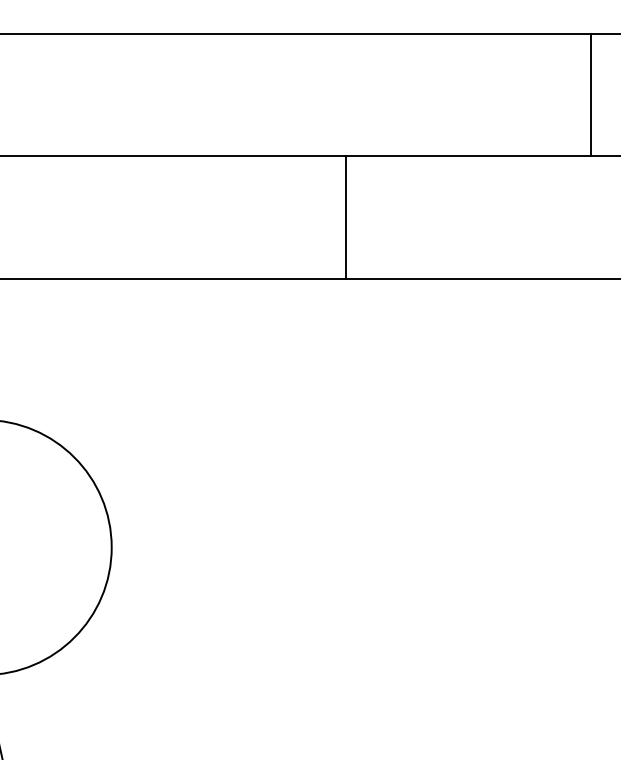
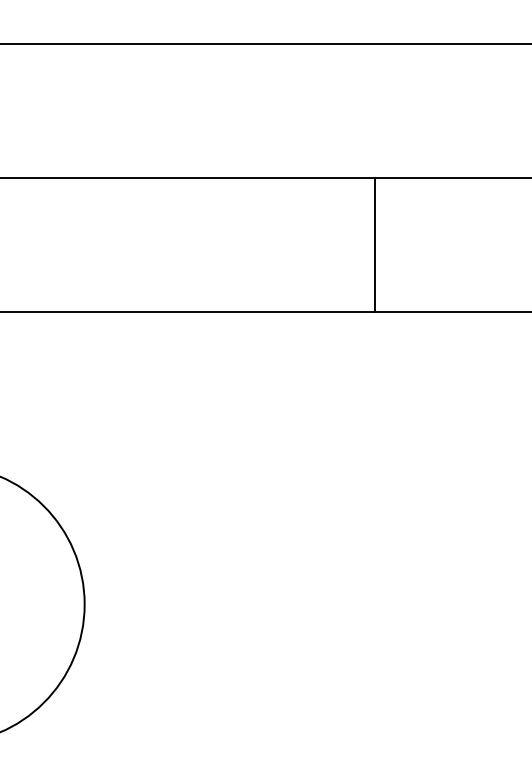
line: (345, 217) -> (374, 244), moved

